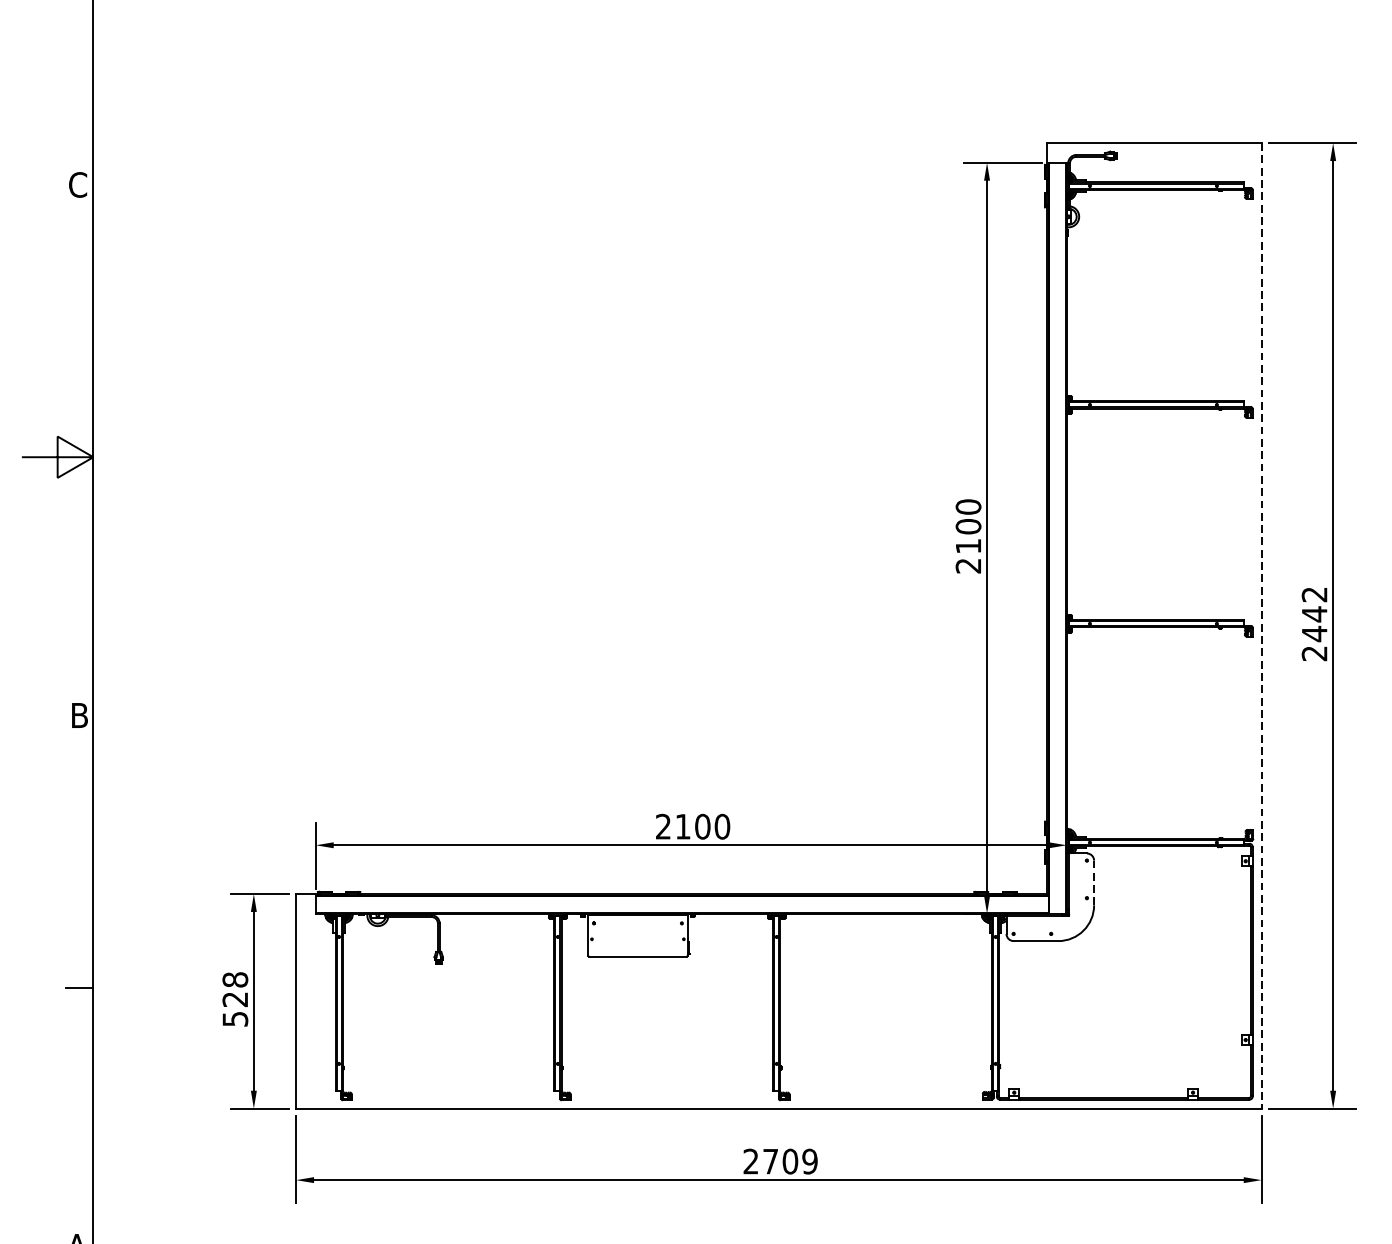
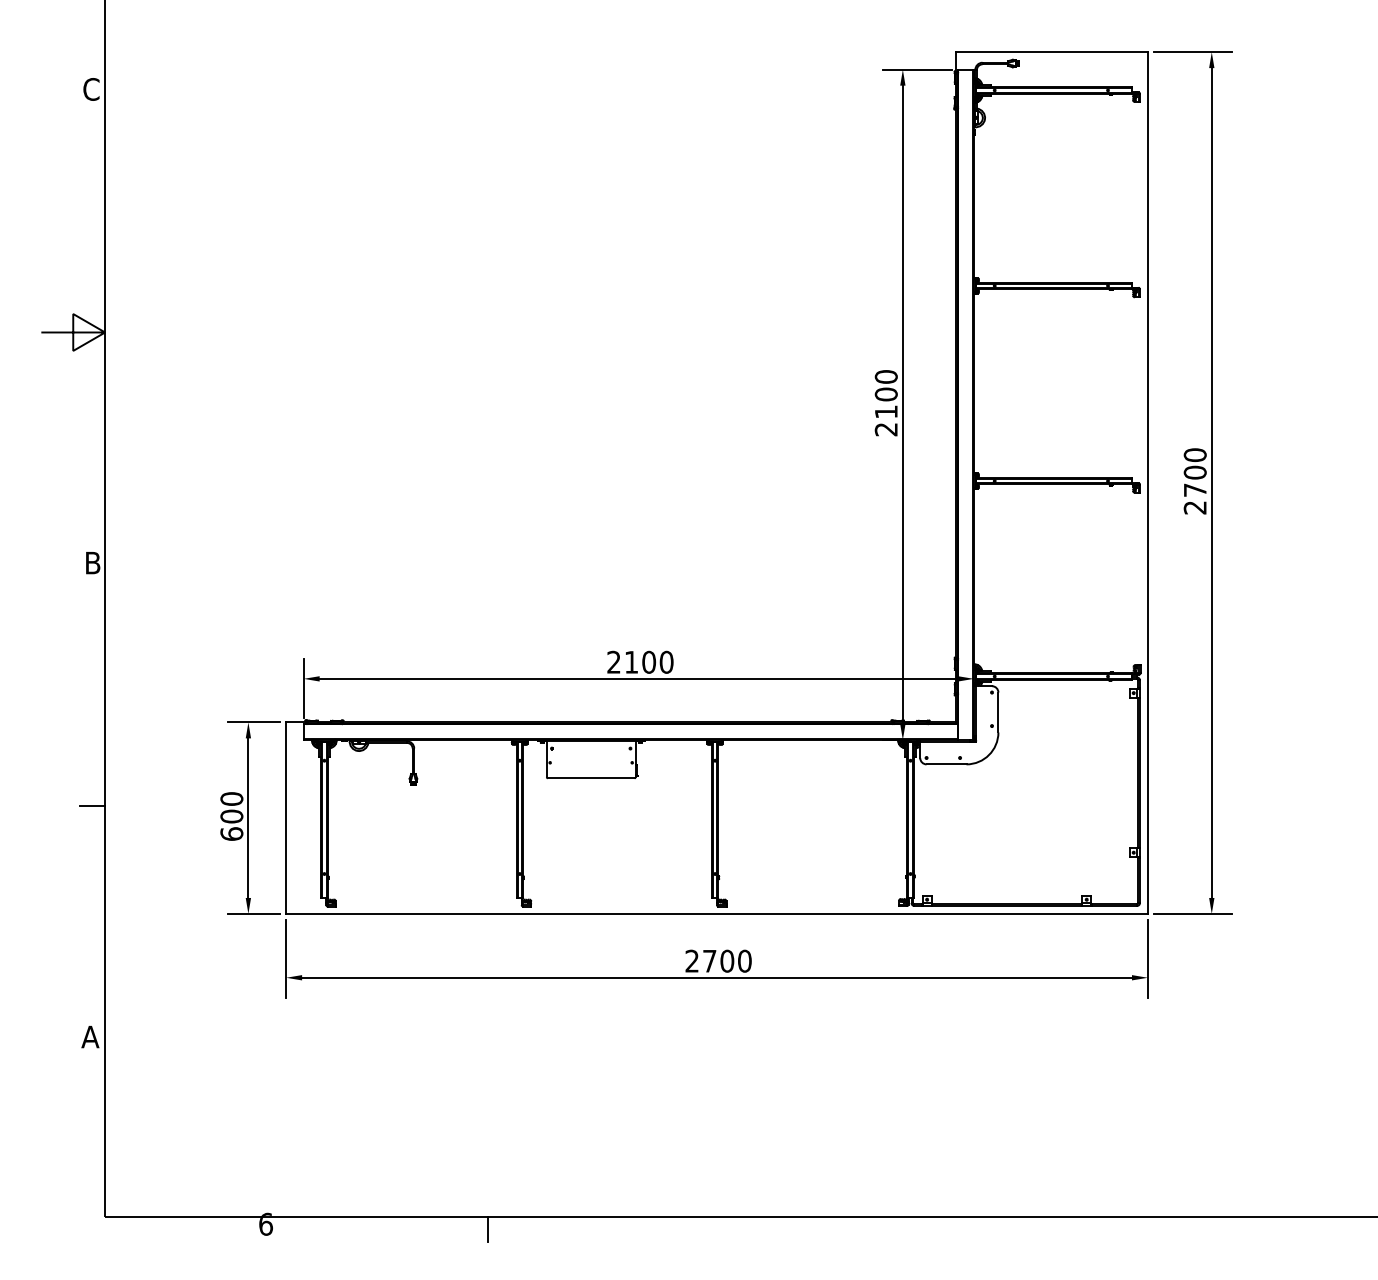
text: (1313, 614) -> (1194, 472), 2442 -> 2700
line: (1261, 626) -> (1147, 483), dashed -> solid
line: (1094, 882) -> (998, 712), dashed -> solid
text: (234, 999) -> (231, 816), 528 -> 600
text: (809, 1161) -> (744, 961), 2709 -> 2700

